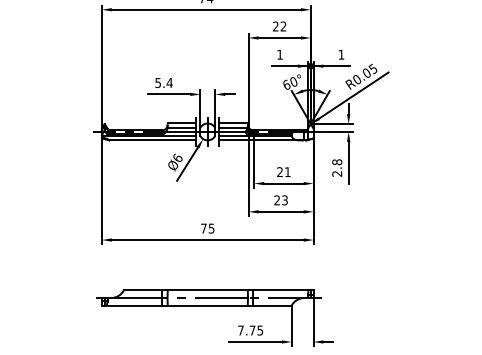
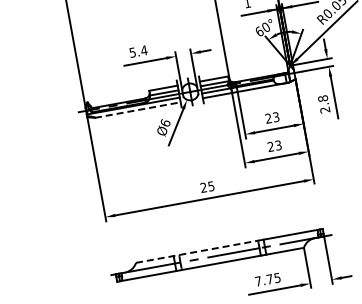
line: (152, 140) -> (137, 110), solid -> dashed
text: (287, 172) -> (275, 117), 21 -> 23
text: (203, 228) -> (203, 187), 75 -> 25
line: (186, 290) -> (197, 251), solid -> dashed

